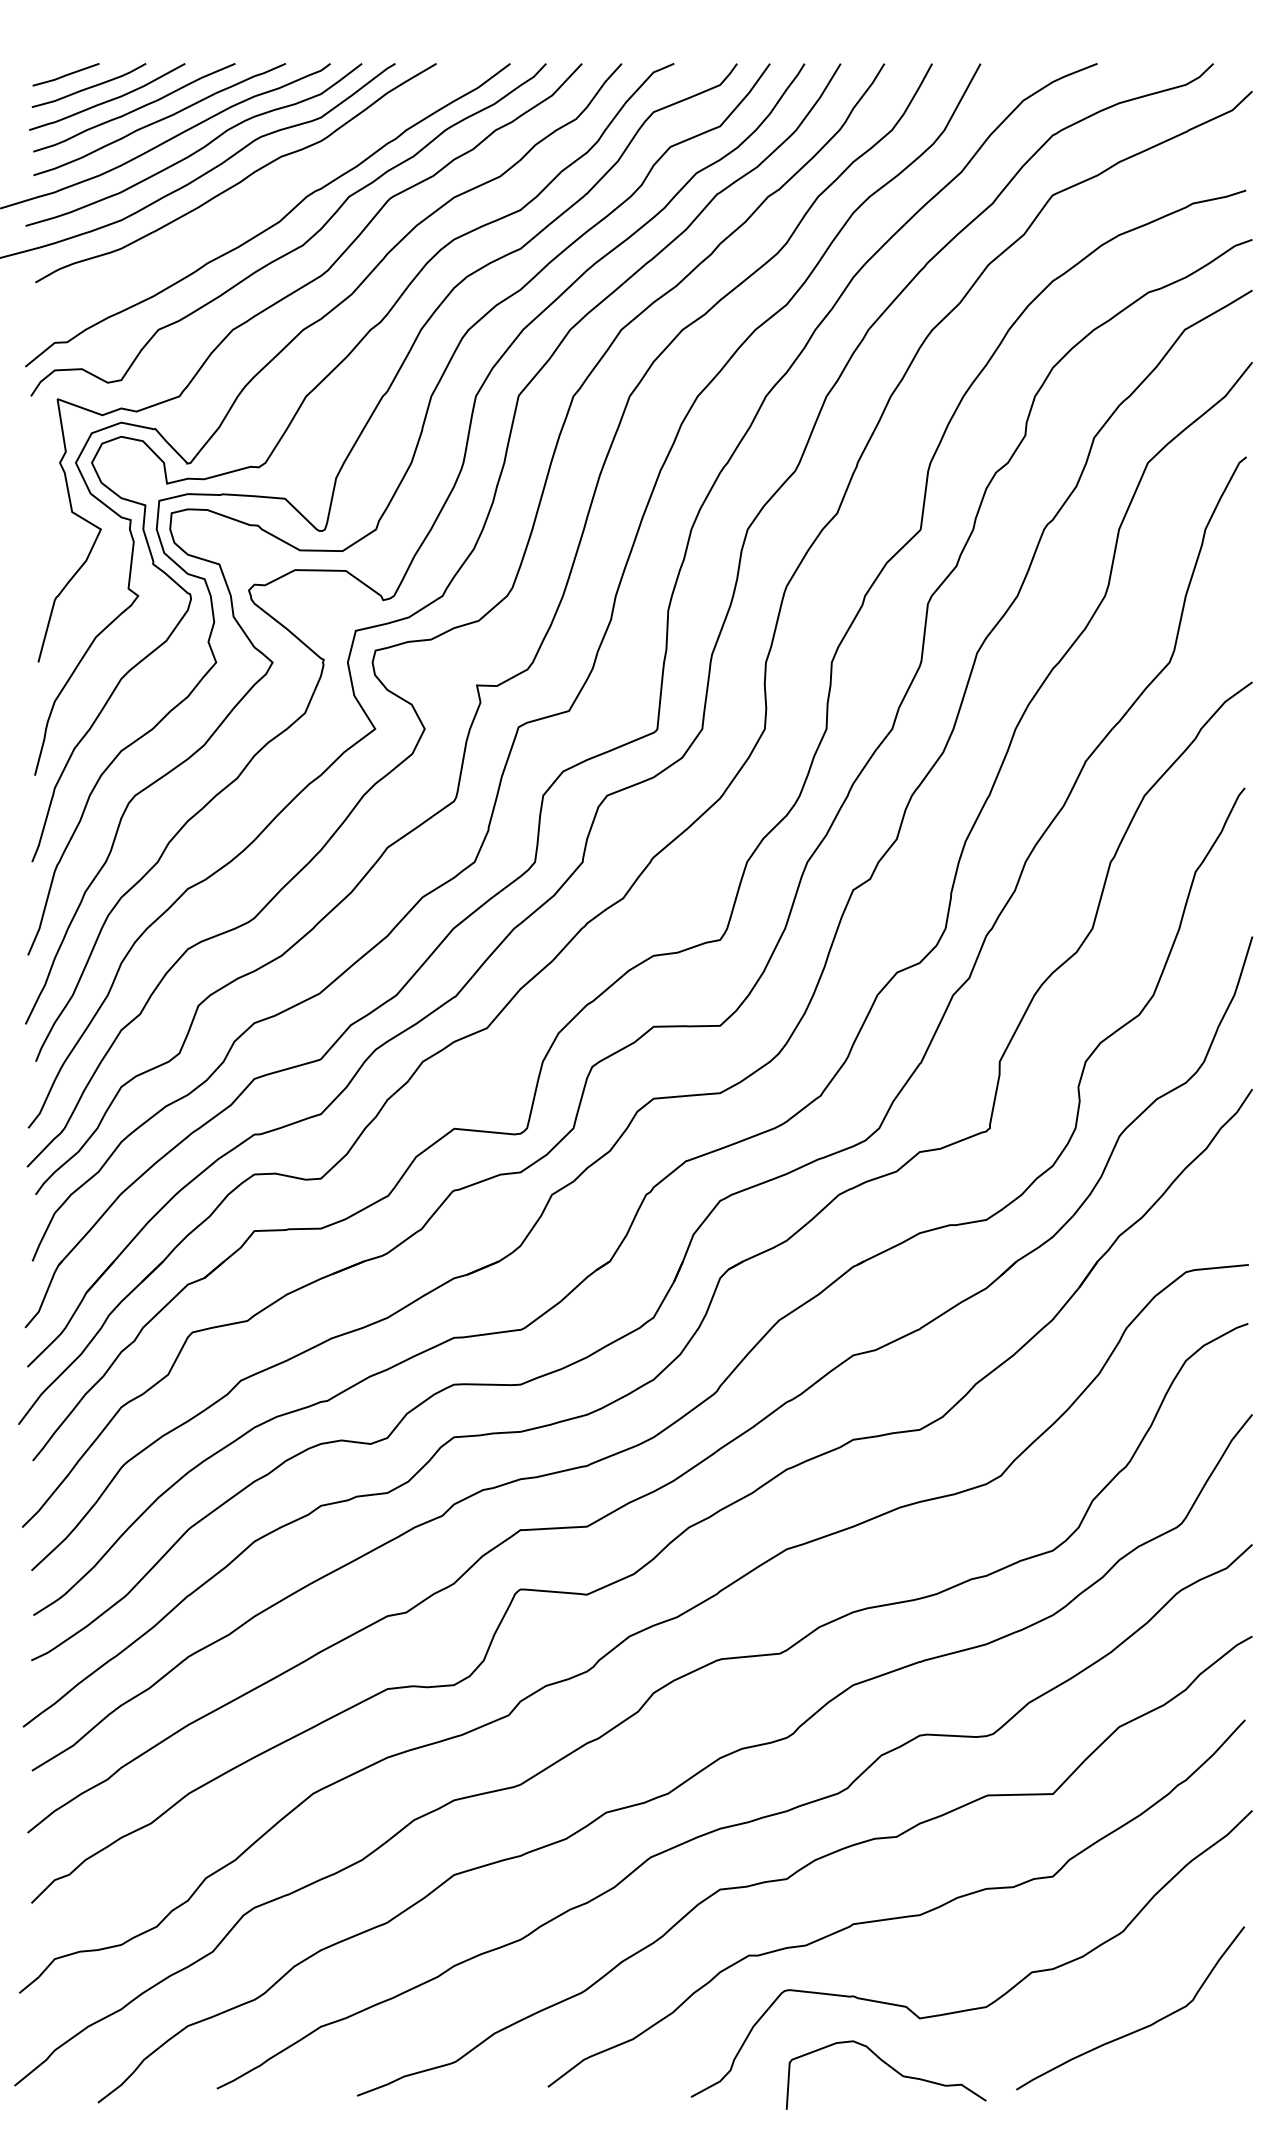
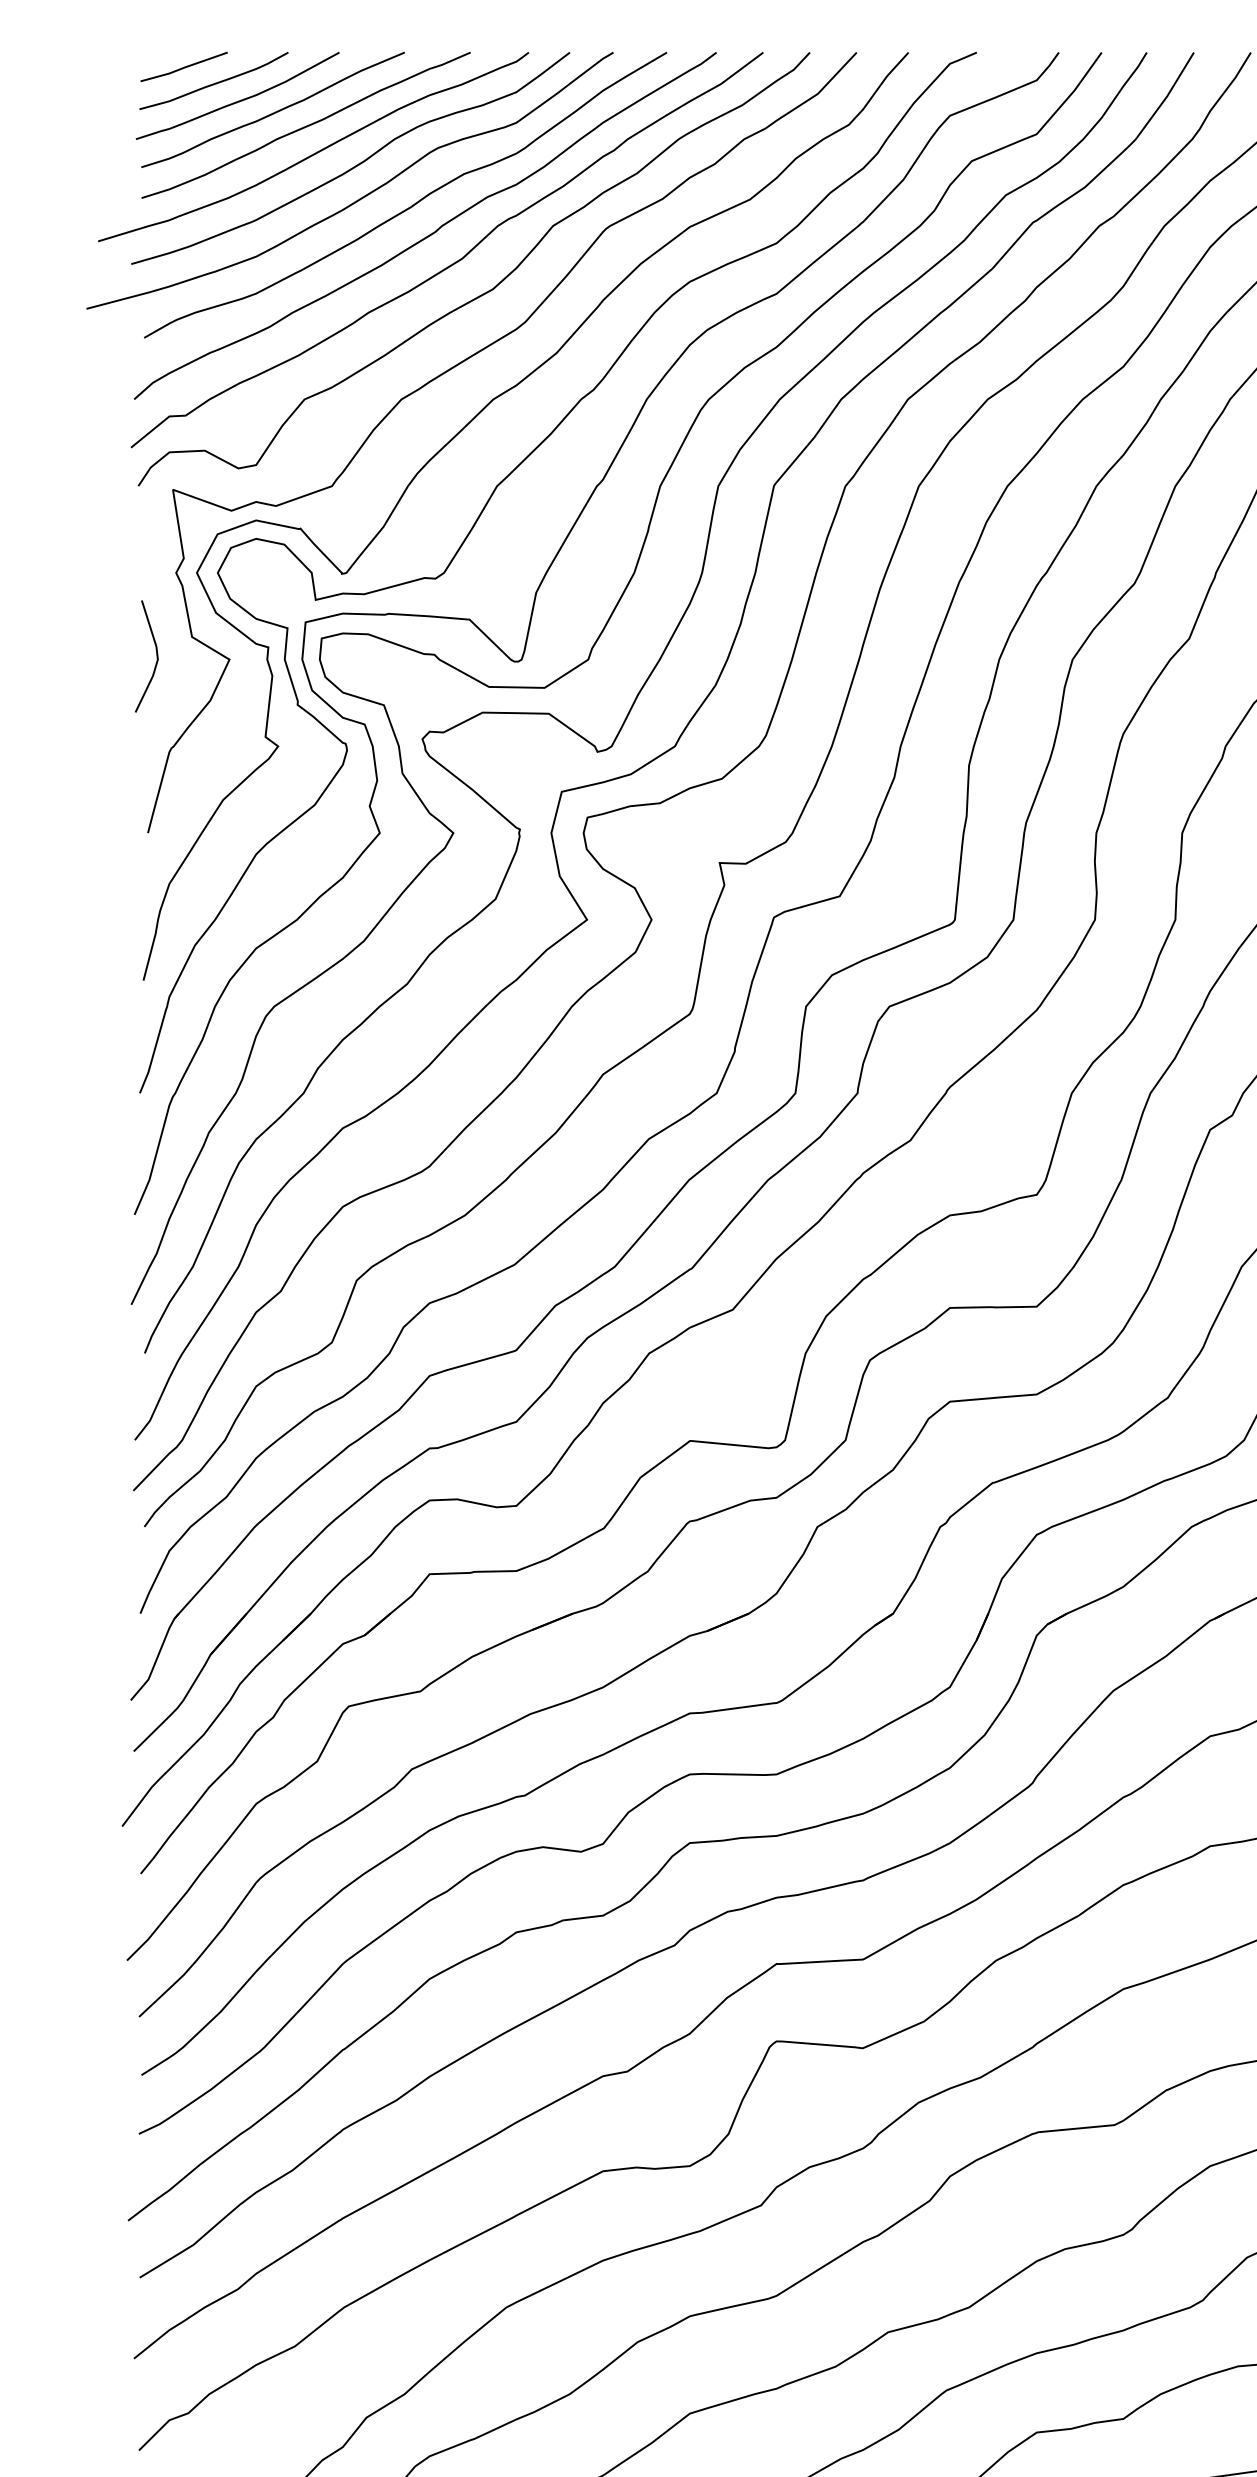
curve: (253, 203) -> (428, 234), added
line: (44, 527) -> (155, 657), added

